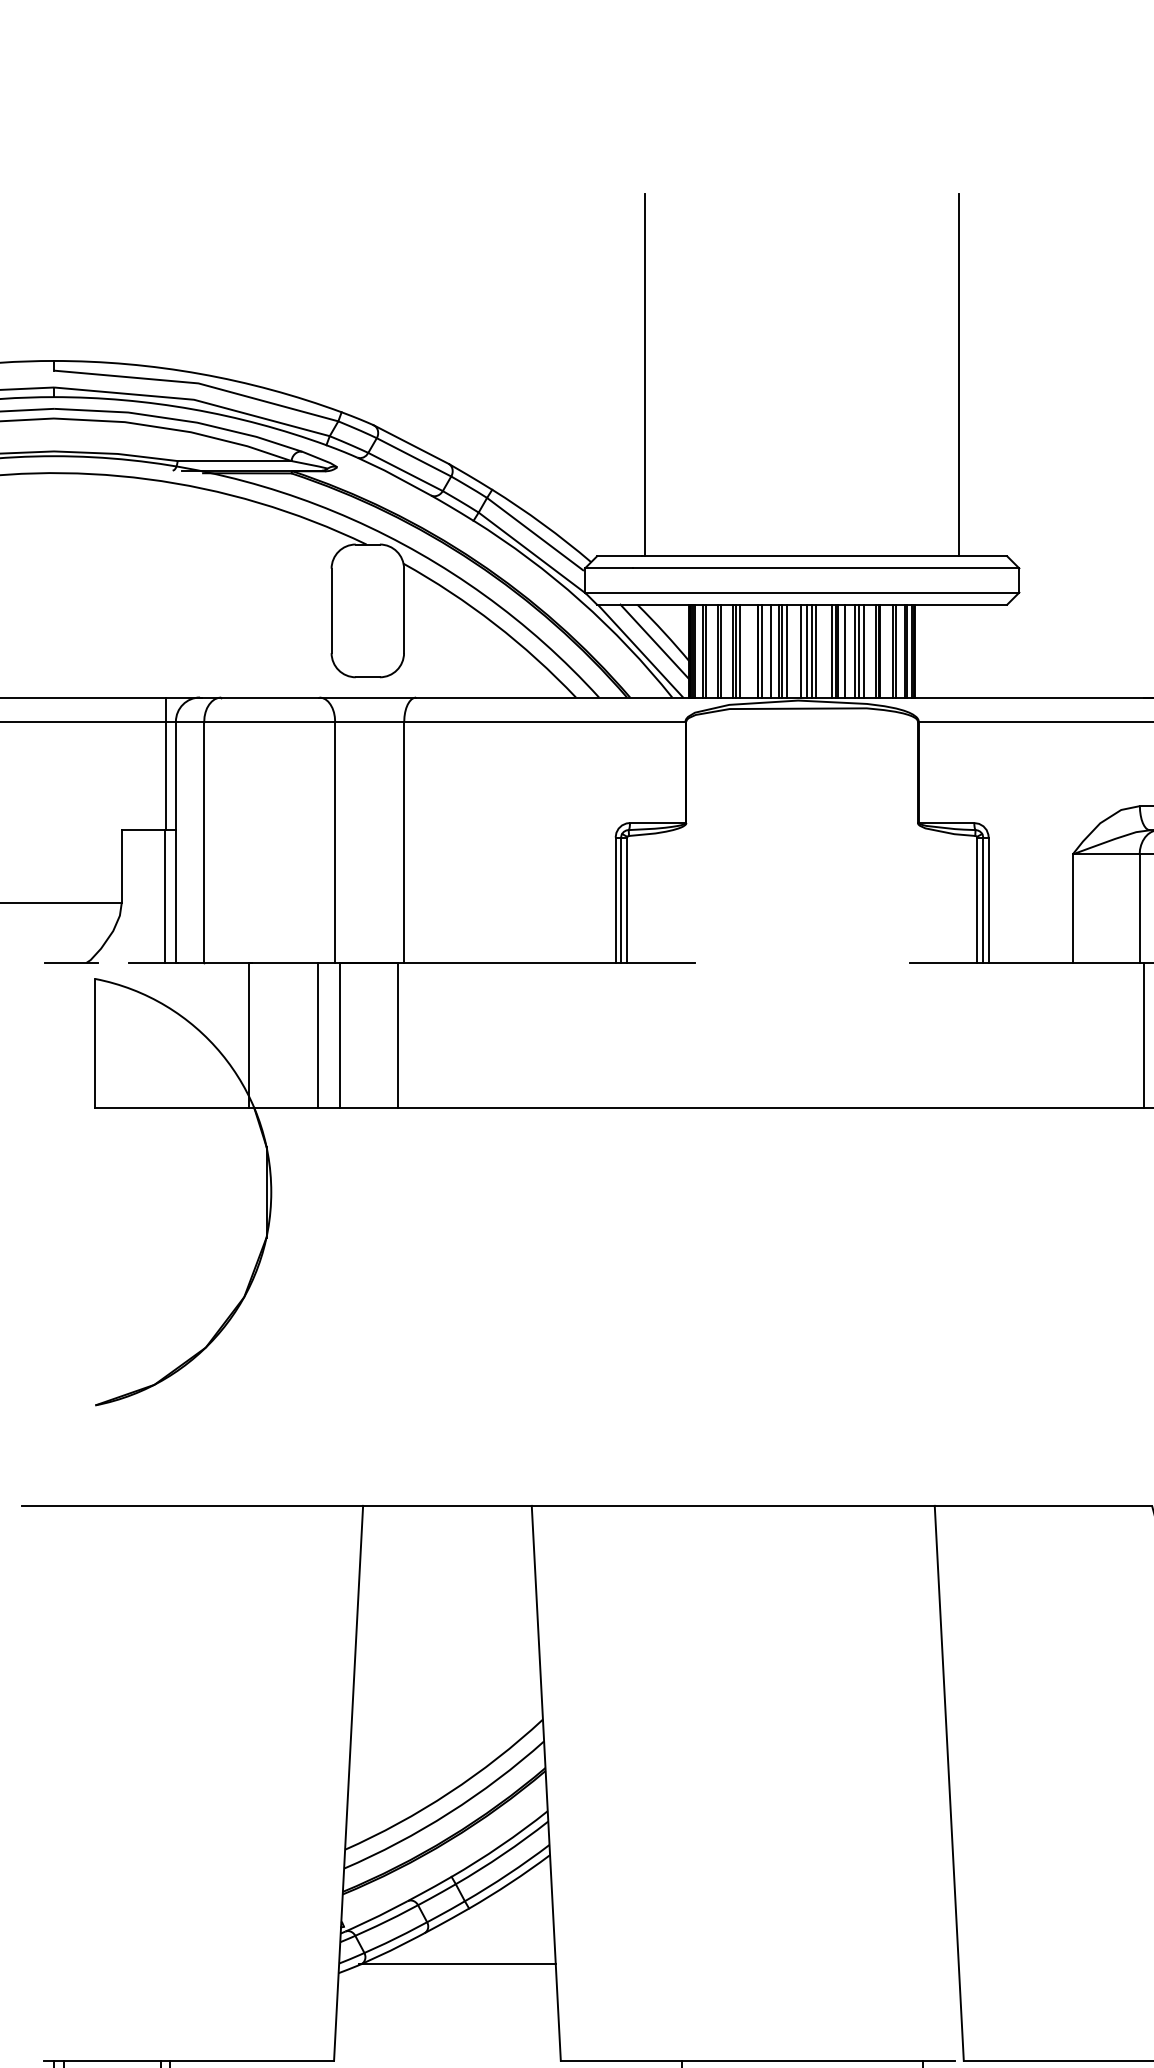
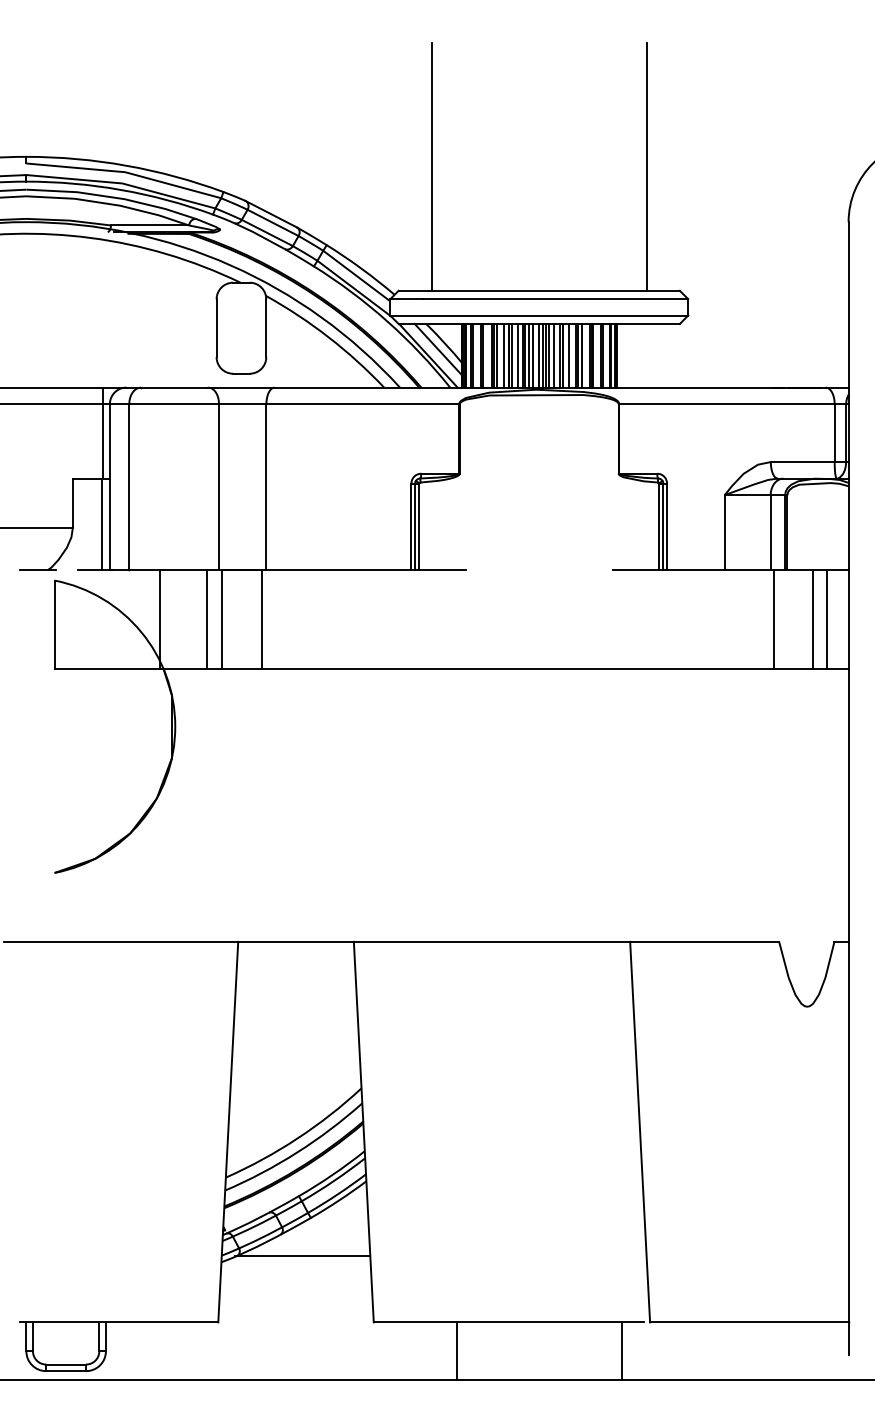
line: (751, 650) -> (504, 355), added
line: (793, 650) -> (533, 355), added
line: (822, 650) -> (553, 355), added

